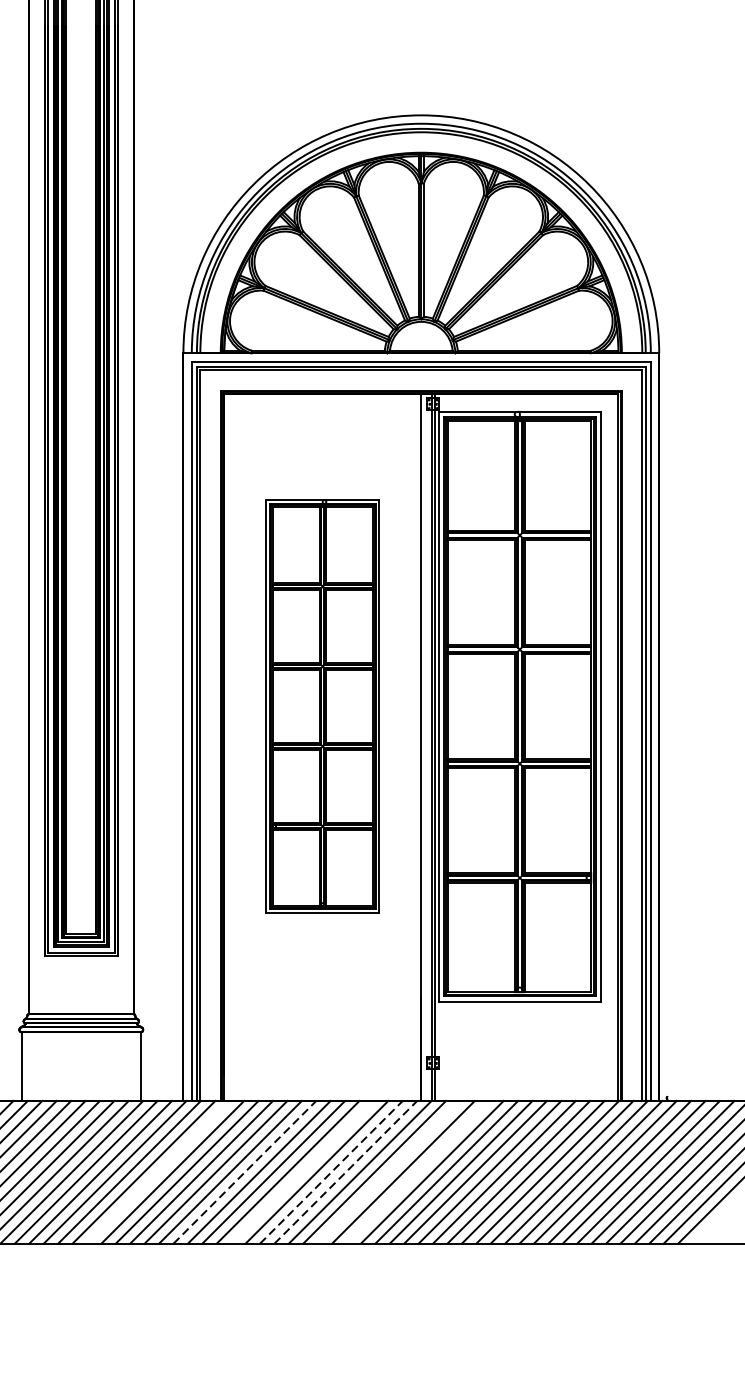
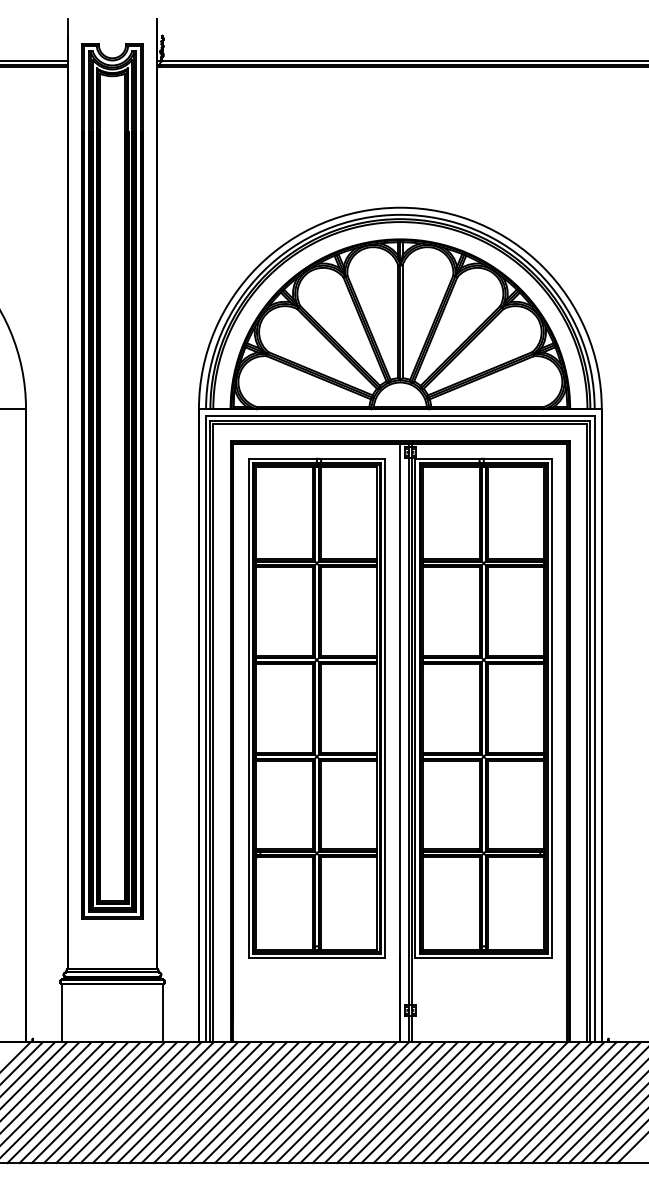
part: (322, 705) -> (316, 707), size x1.43
line: (158, 1172) -> (177, 1102), added
line: (245, 1172) -> (251, 1102), dashed -> solid
line: (302, 1172) -> (299, 1102), added
line: (331, 1172) -> (324, 1102), dashed -> solid
line: (345, 1172) -> (336, 1102), dashed -> solid
line: (388, 1172) -> (372, 1102), added
line: (417, 1172) -> (397, 1102), added

